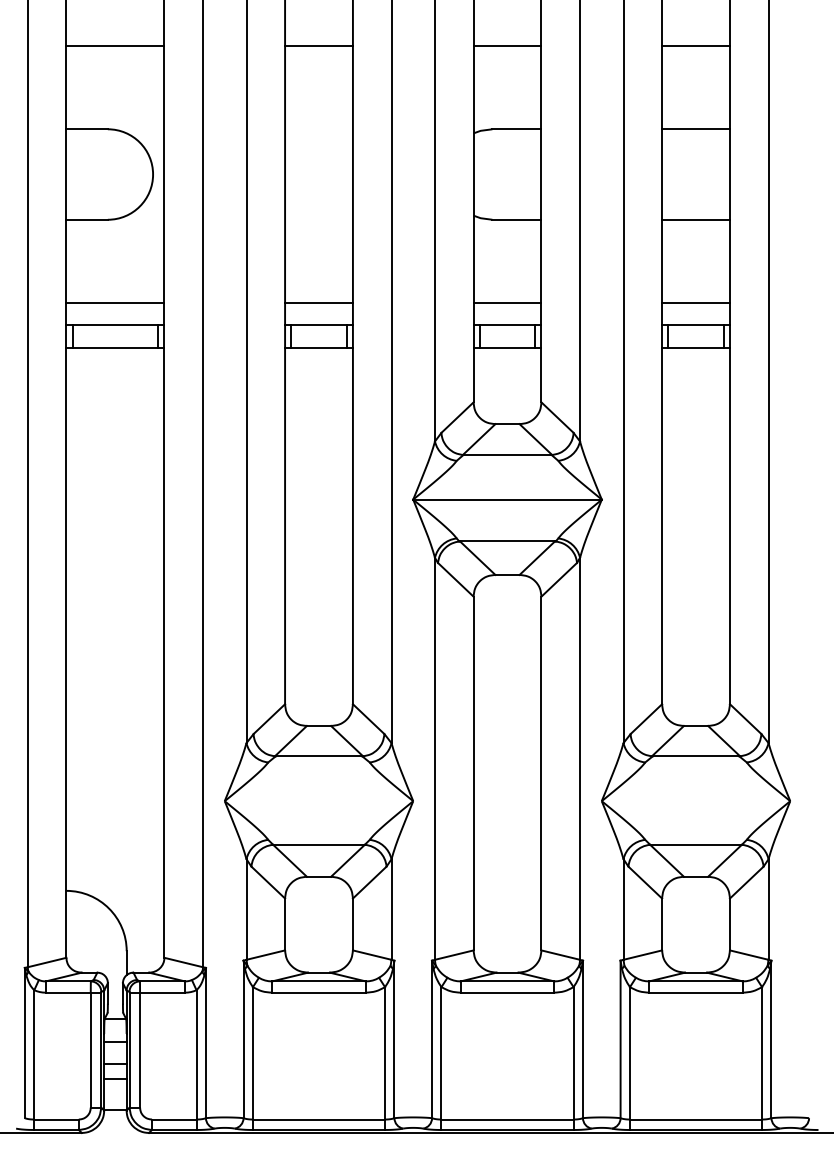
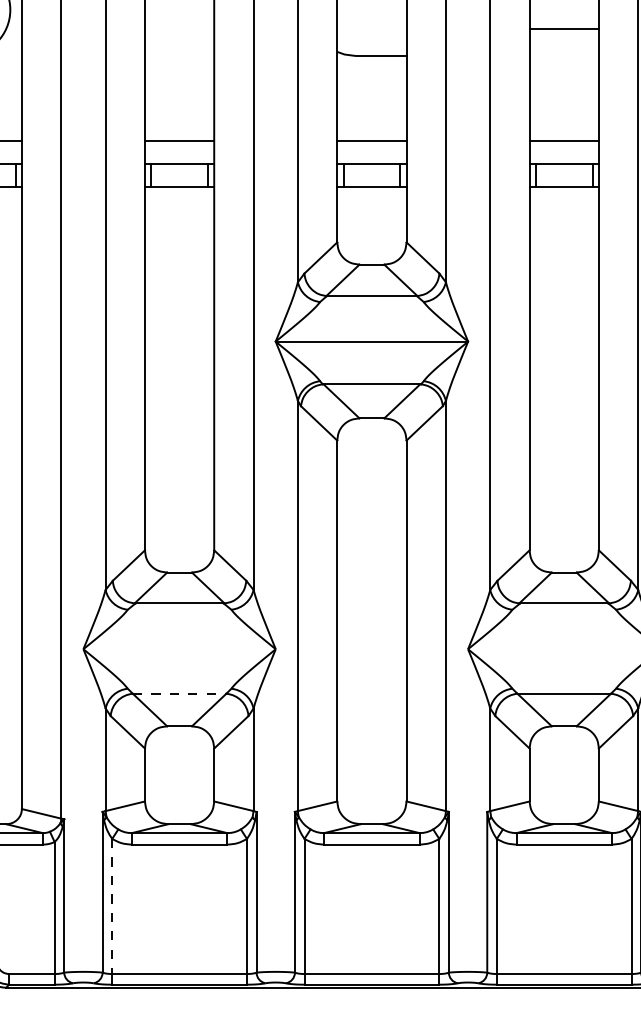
line: (695, 219) -> (563, 28), moved
line: (319, 844) -> (180, 693), solid -> dashed
line: (252, 1053) -> (111, 906), solid -> dashed

